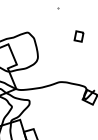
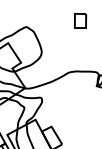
part: (78, 36) -> (79, 21), size x1.43

